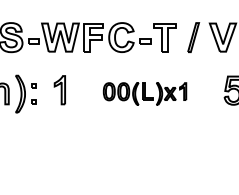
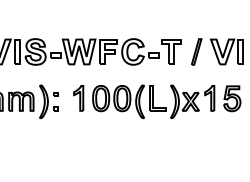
part: (144, 93) -> (153, 101), size x1.67

